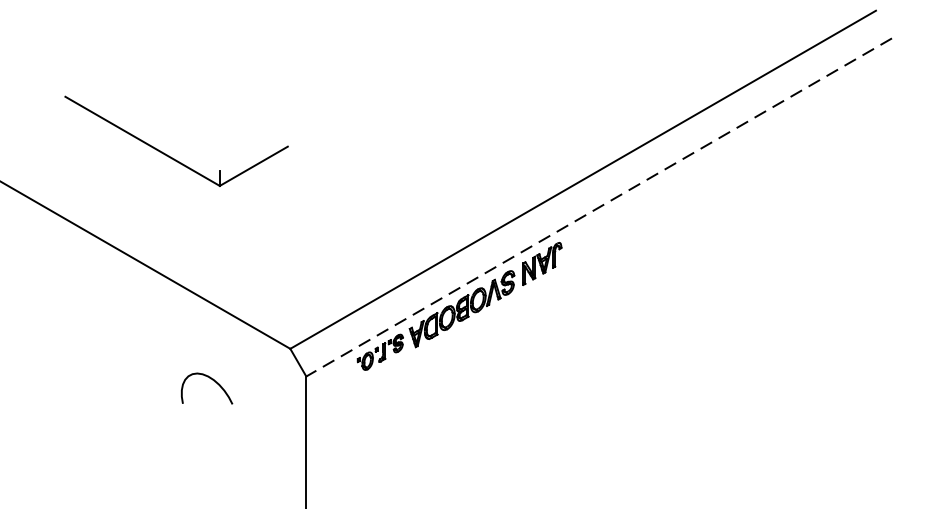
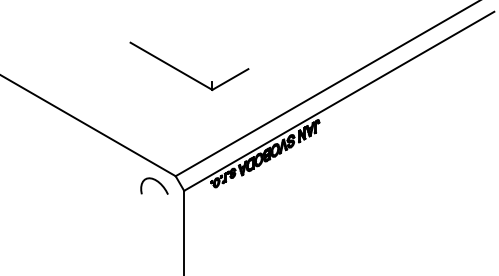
part: (170, 154) -> (186, 73), moved
line: (597, 207) -> (338, 101), dashed -> solid
curve: (208, 379) -> (155, 181), moved

